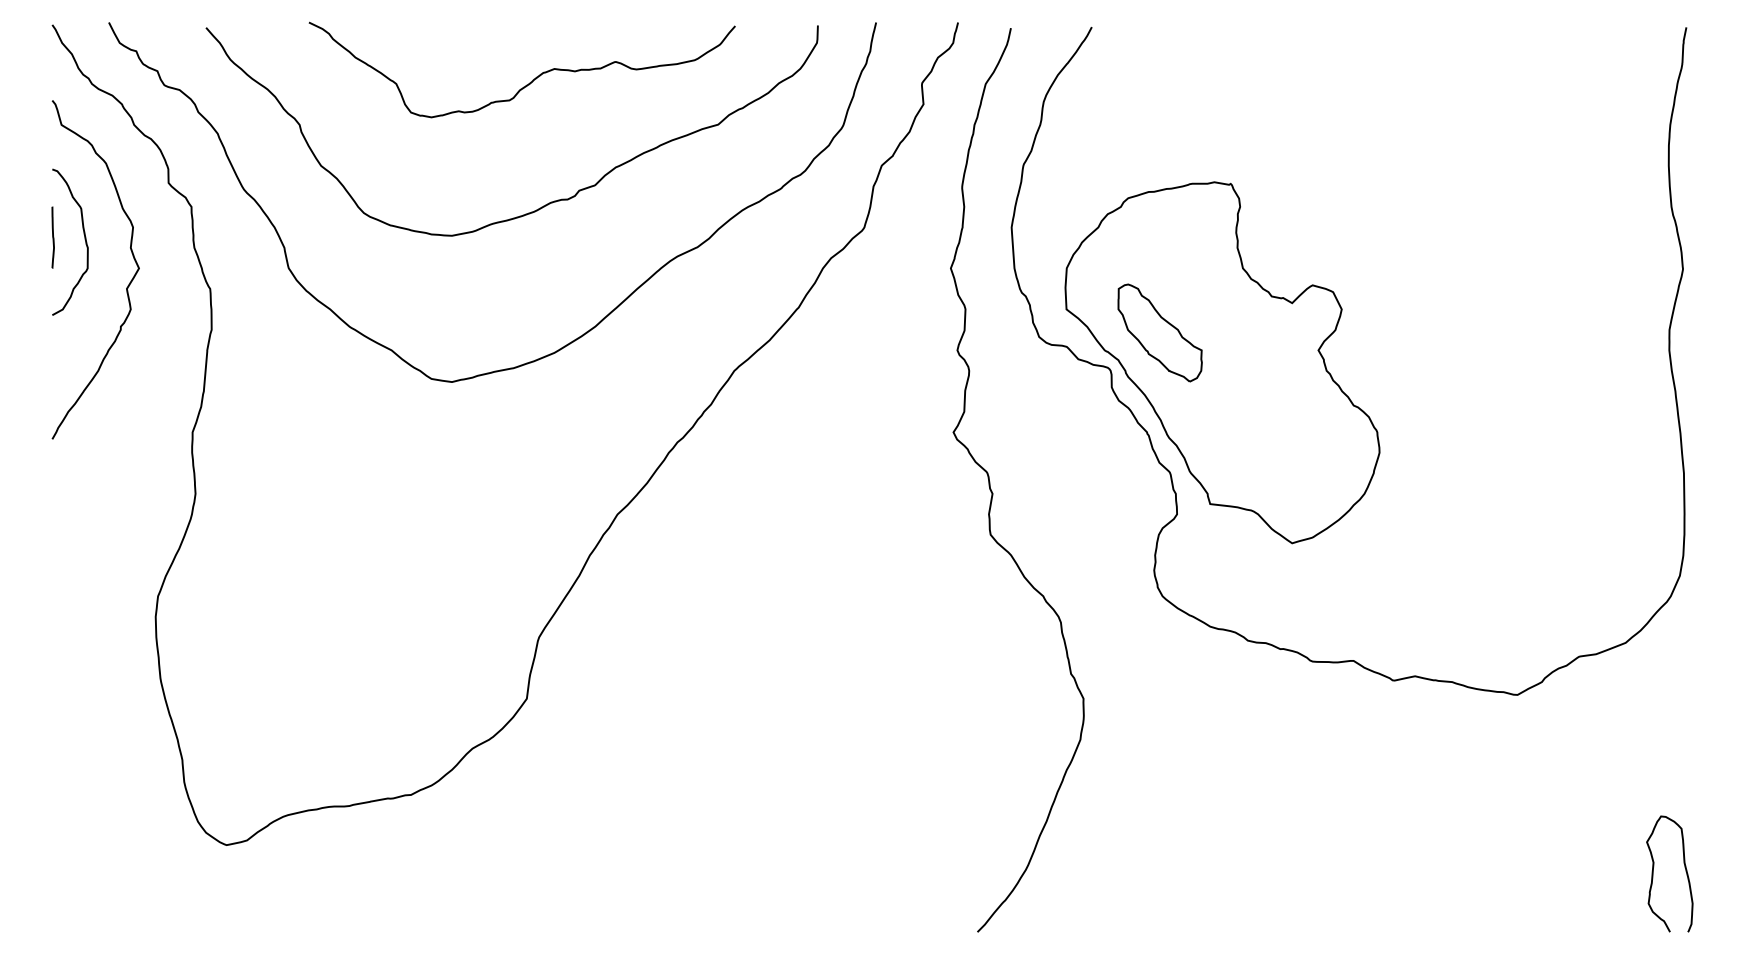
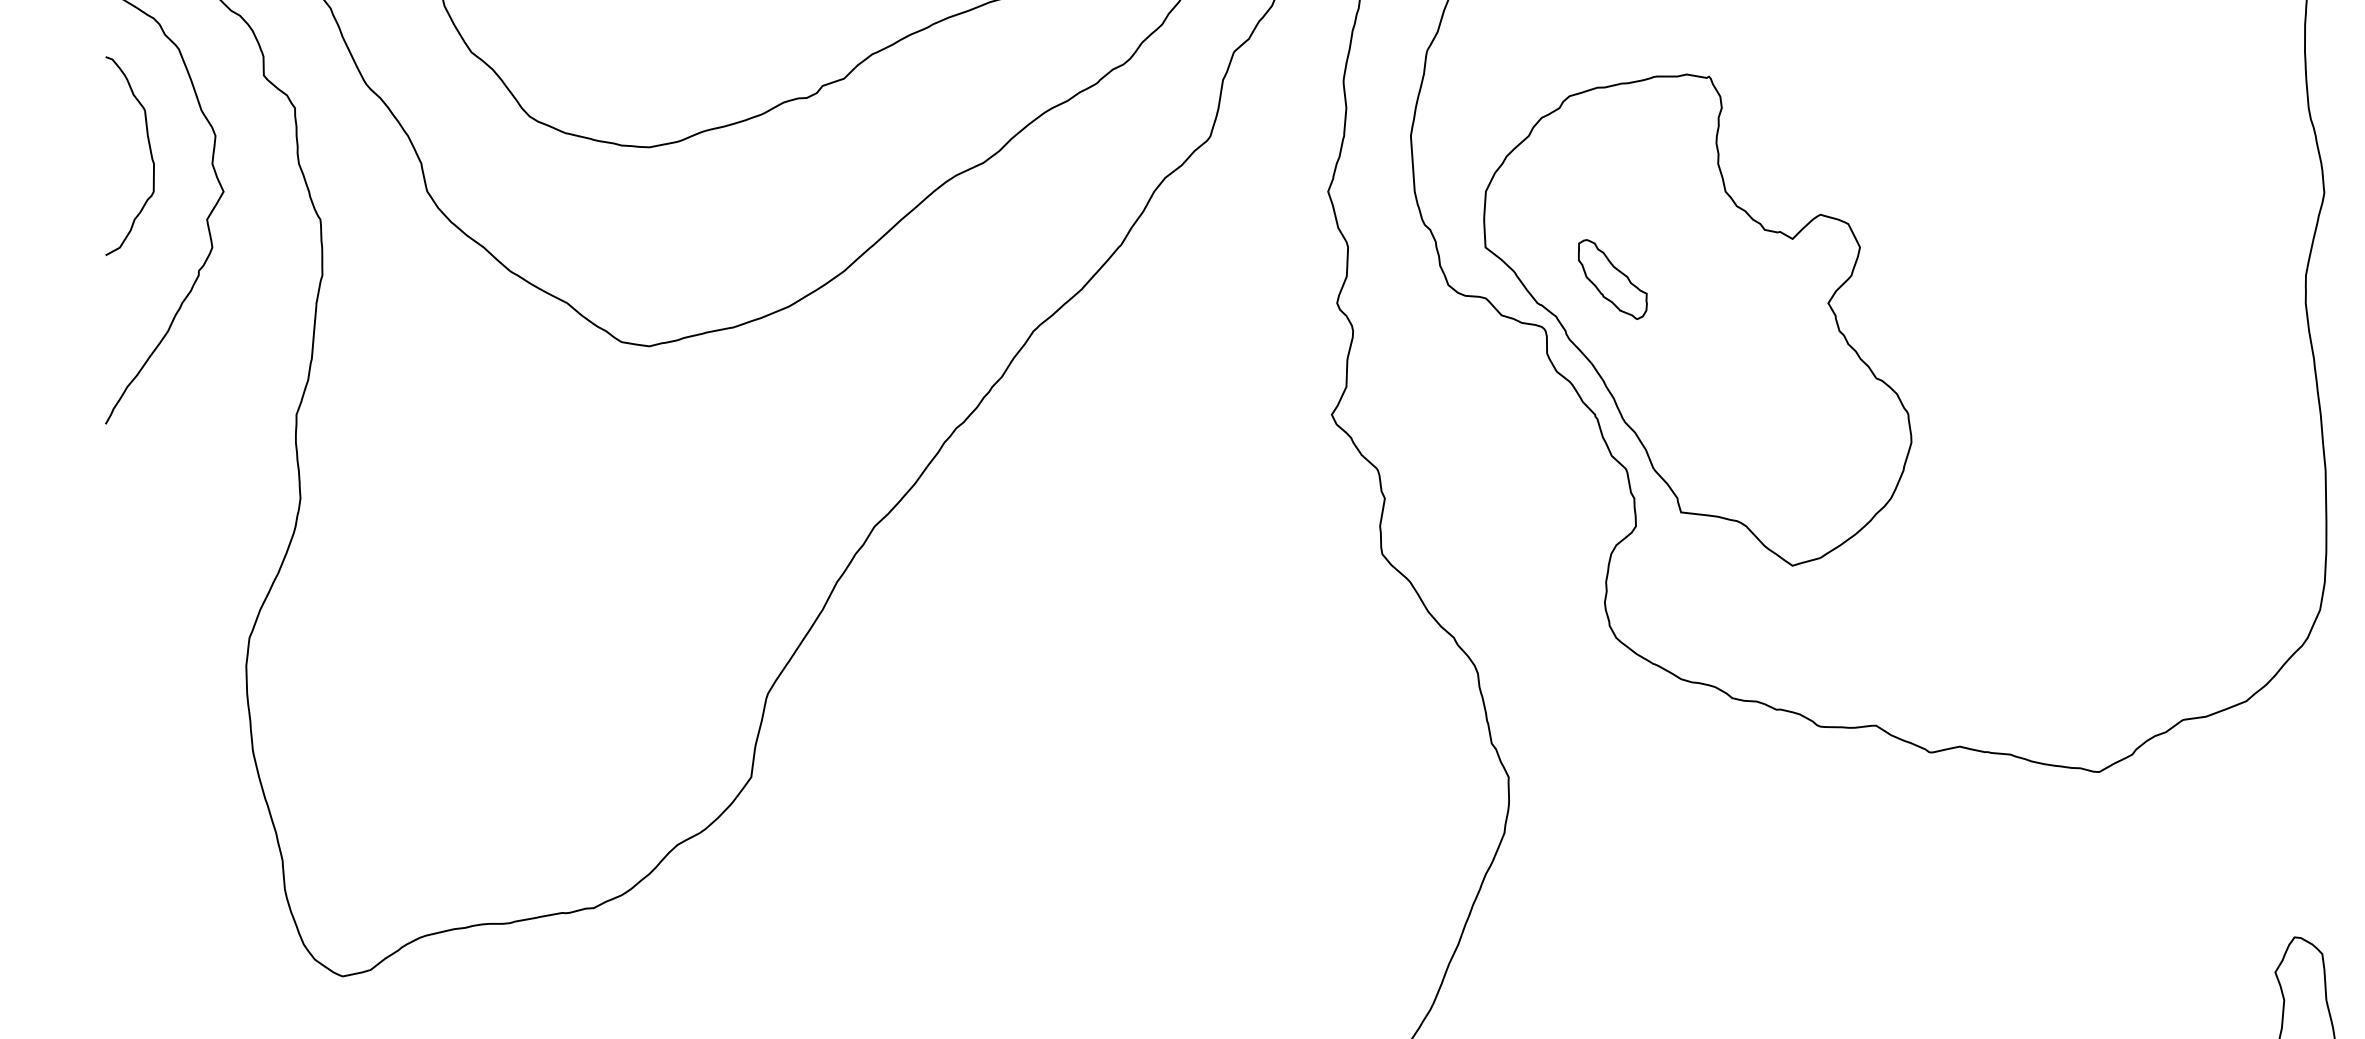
line: (52, 237) -> (105, 149), removed
part: (1159, 332) -> (1612, 278), size x0.6

